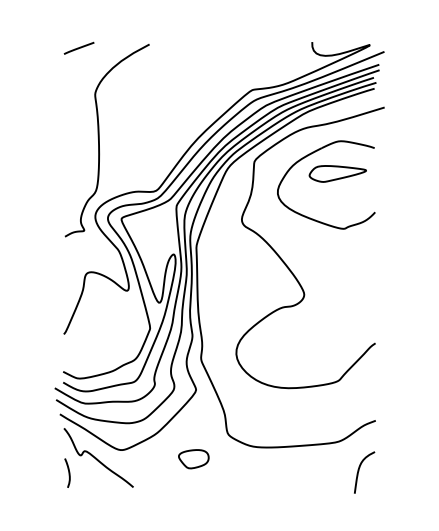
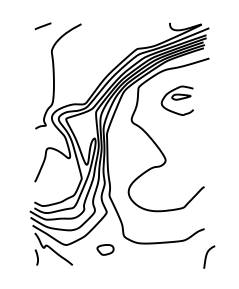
part: (326, 184) -> (177, 100), size x0.6
curve: (360, 469) -> (207, 255), moved

